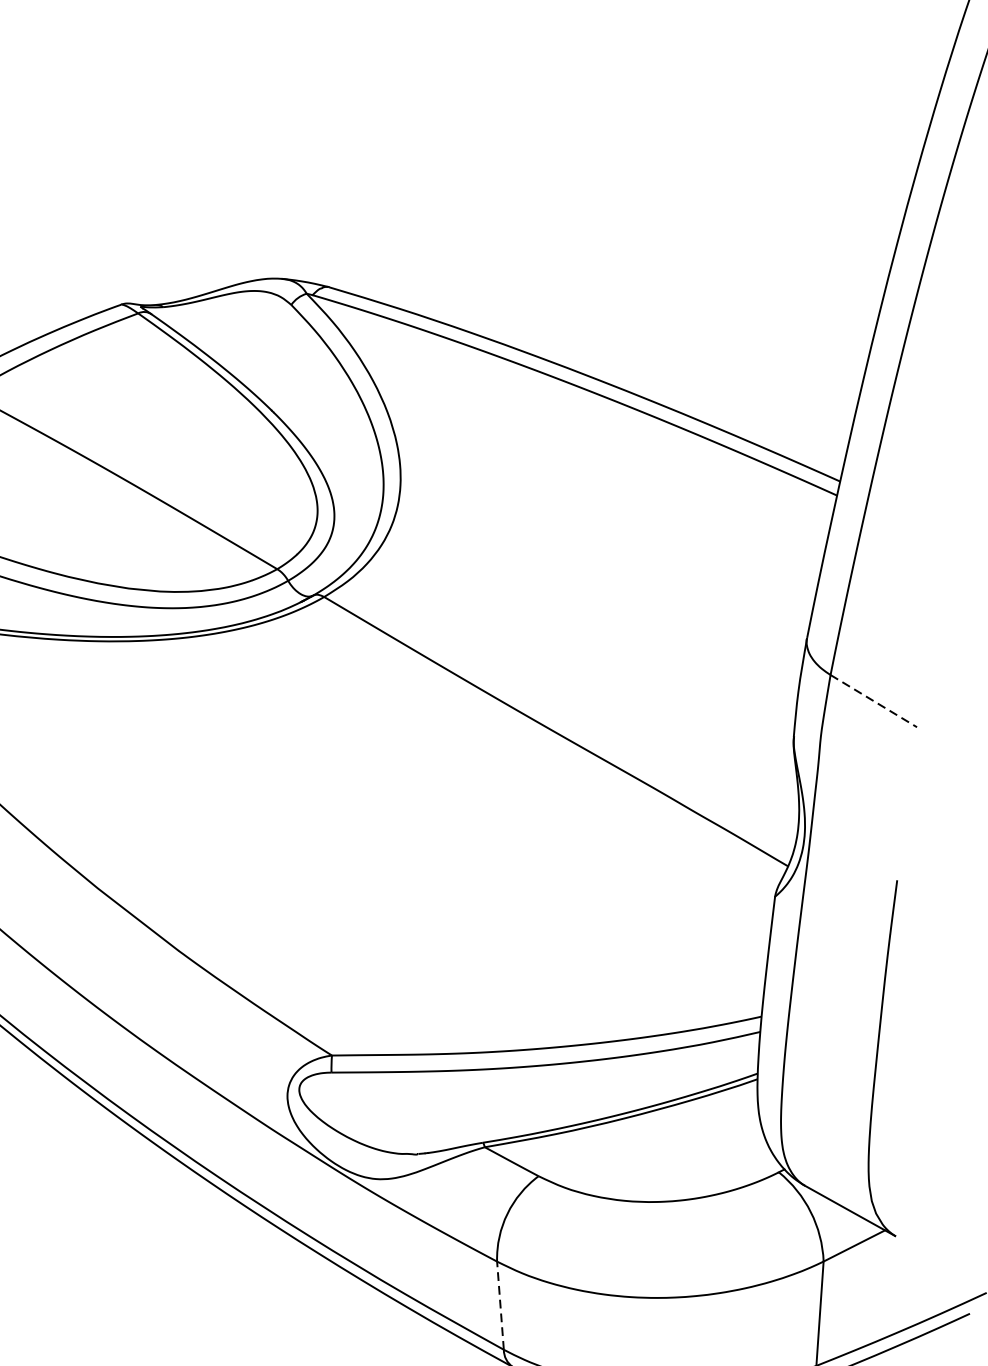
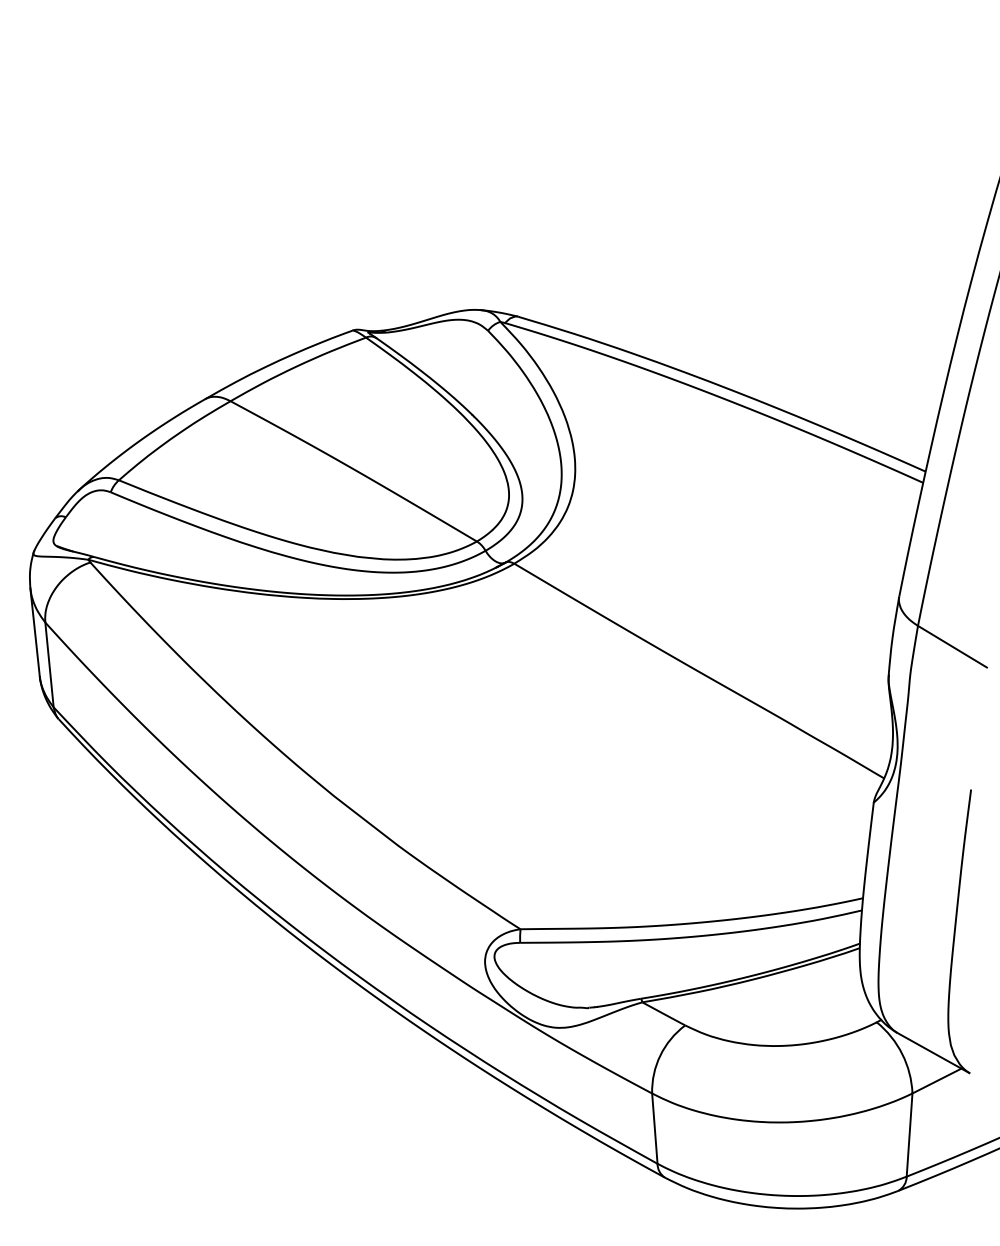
line: (873, 700) -> (952, 646), dashed -> solid
line: (500, 1305) -> (654, 1128), dashed -> solid

